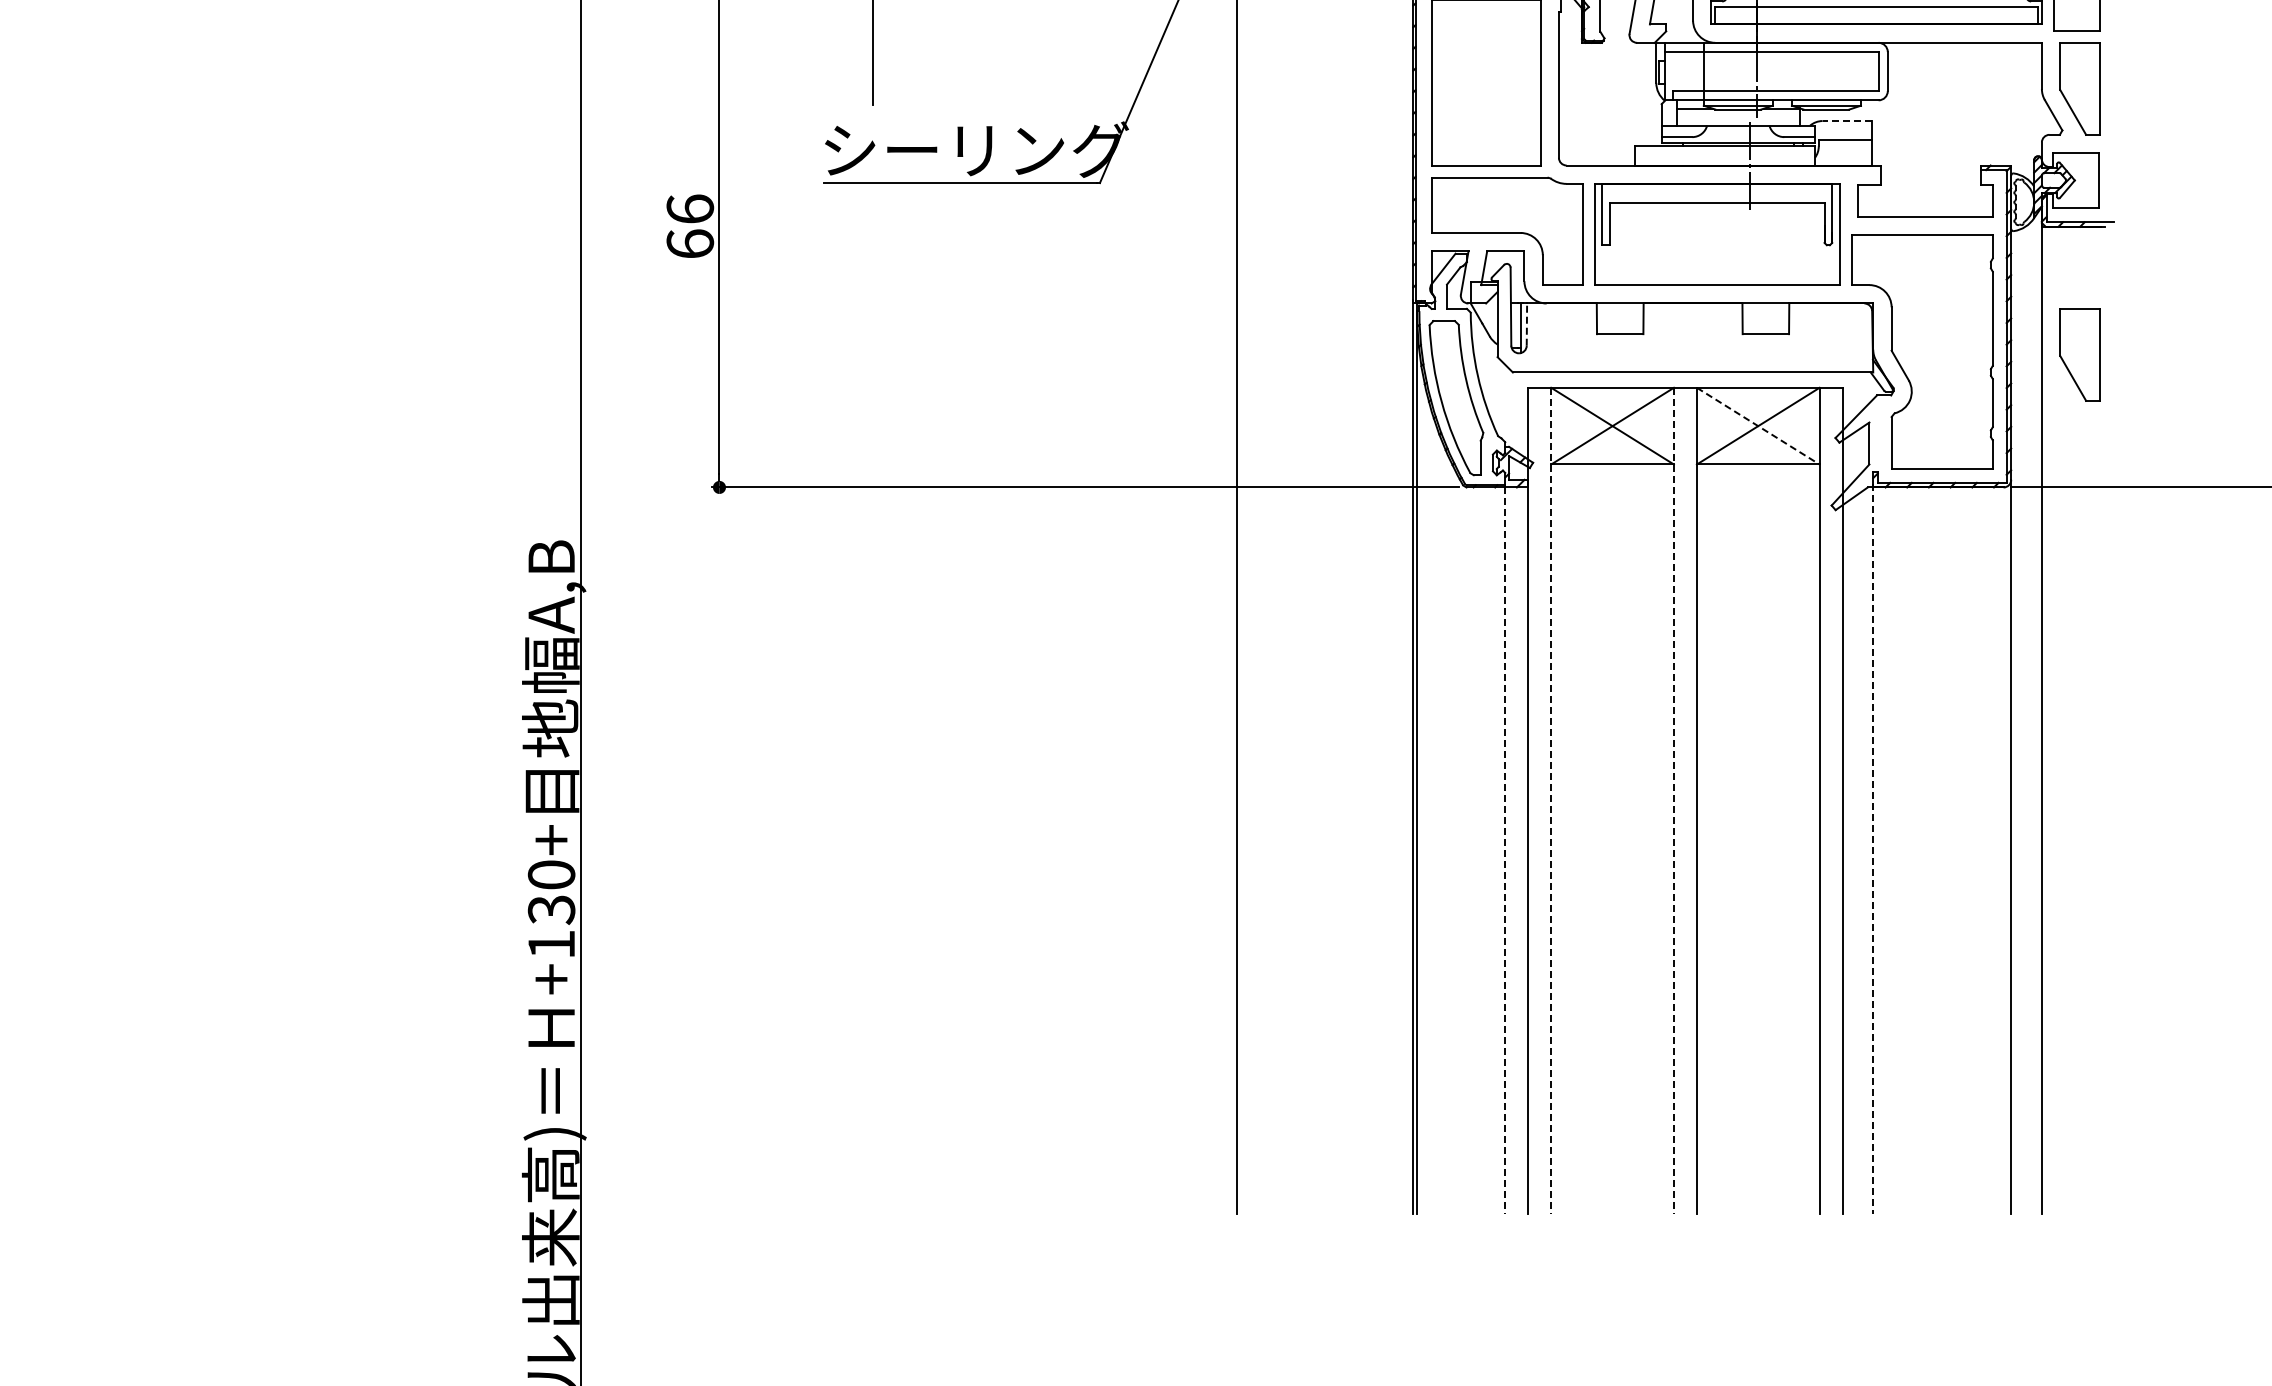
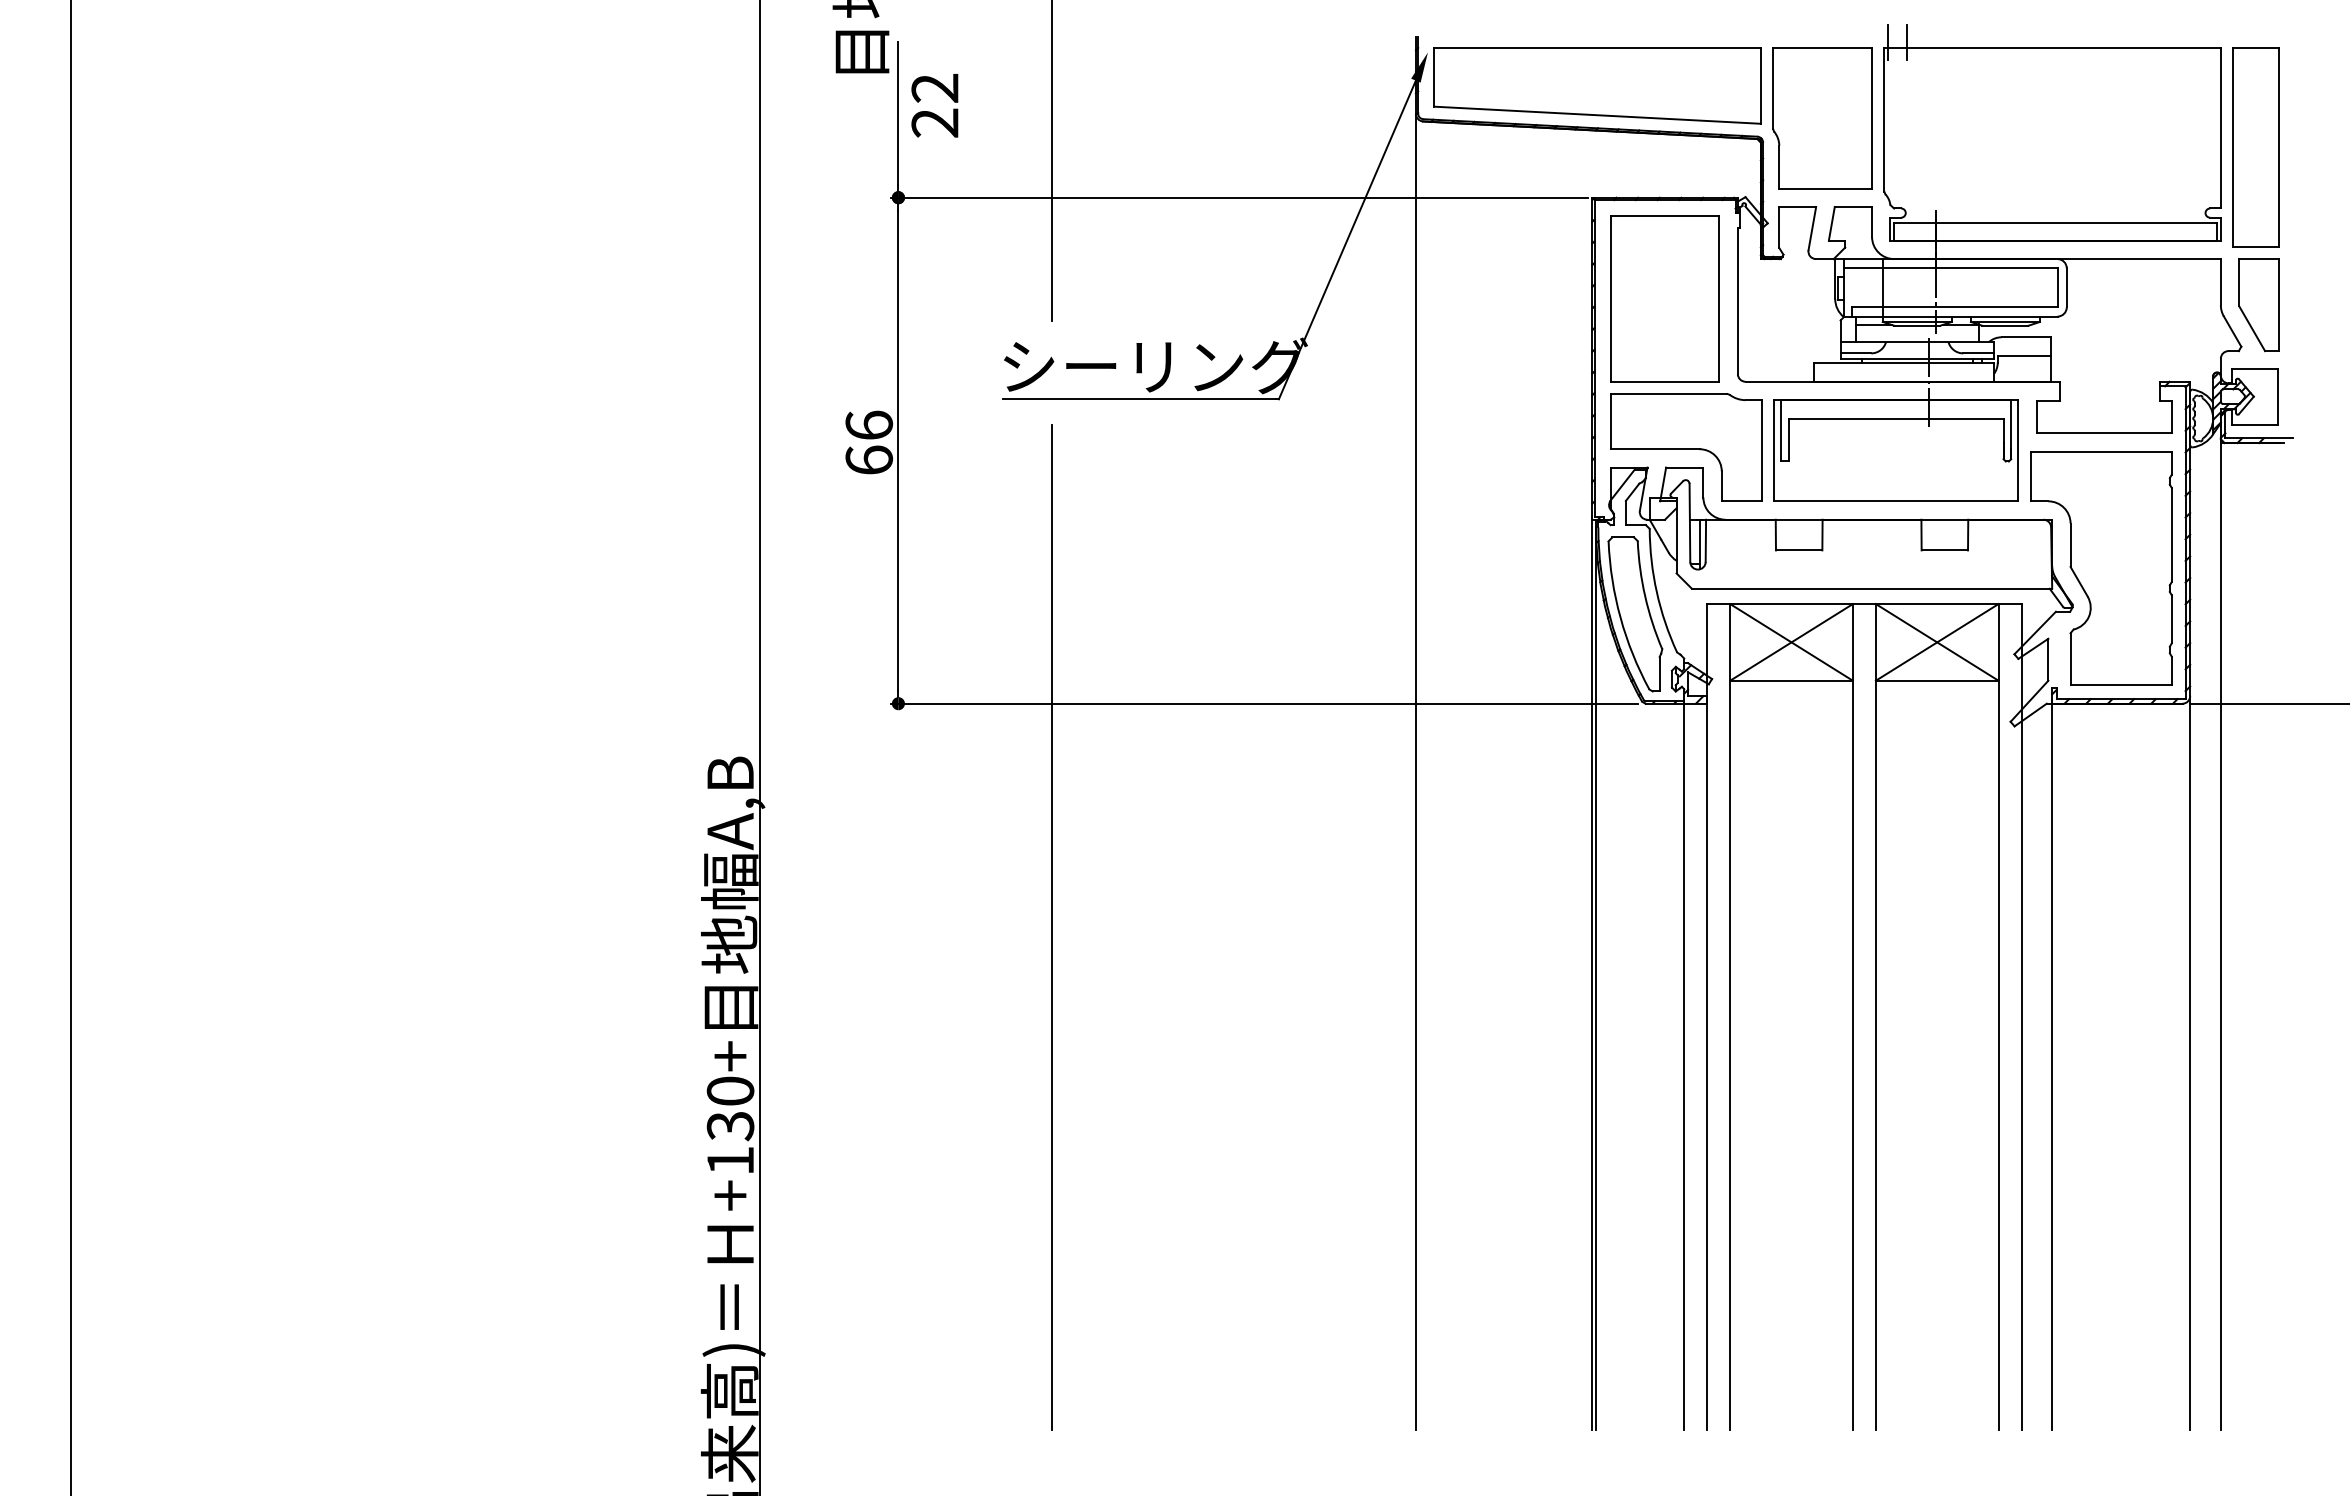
line: (1847, 121) -> (2026, 337), dashed -> solid
line: (1526, 324) -> (1705, 540), dashed -> solid
part: (2079, 355) -> (2258, 571), removed
line: (1758, 426) -> (1937, 642), dashed -> solid
line: (872, 710) -> (1051, 926), added
line: (1551, 800) -> (1730, 1016), dashed -> solid
line: (1673, 800) -> (1852, 1016), dashed -> solid
line: (1873, 848) -> (2052, 1064), dashed -> solid
line: (1505, 851) -> (1684, 1067), dashed -> solid

